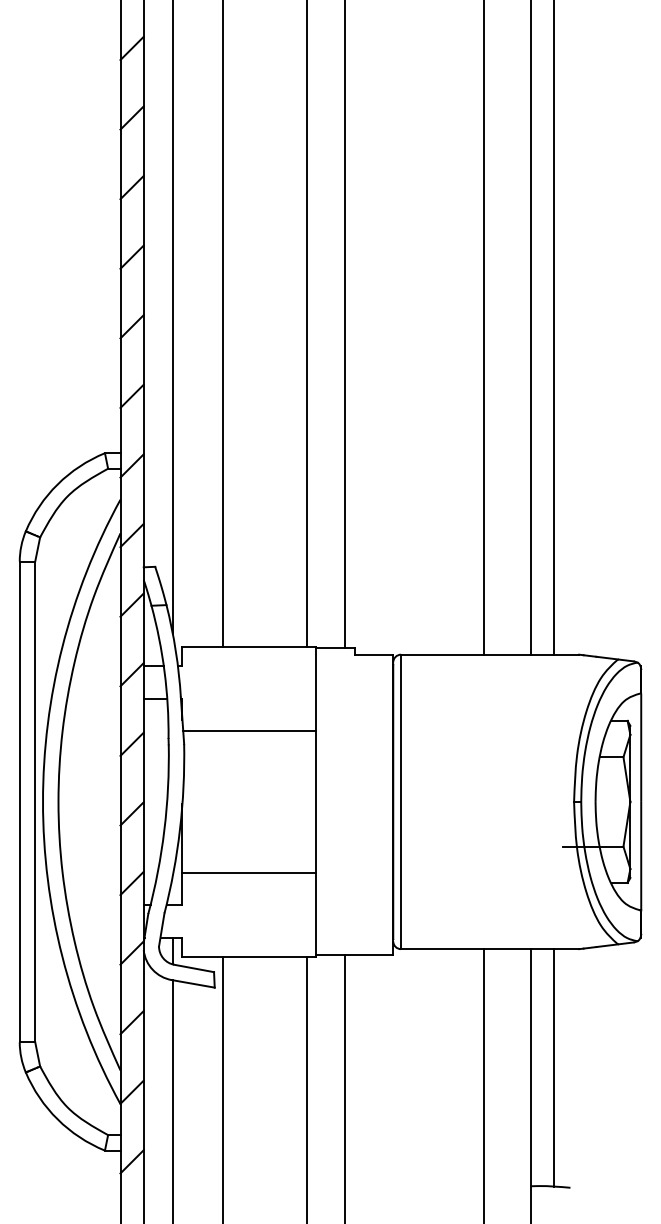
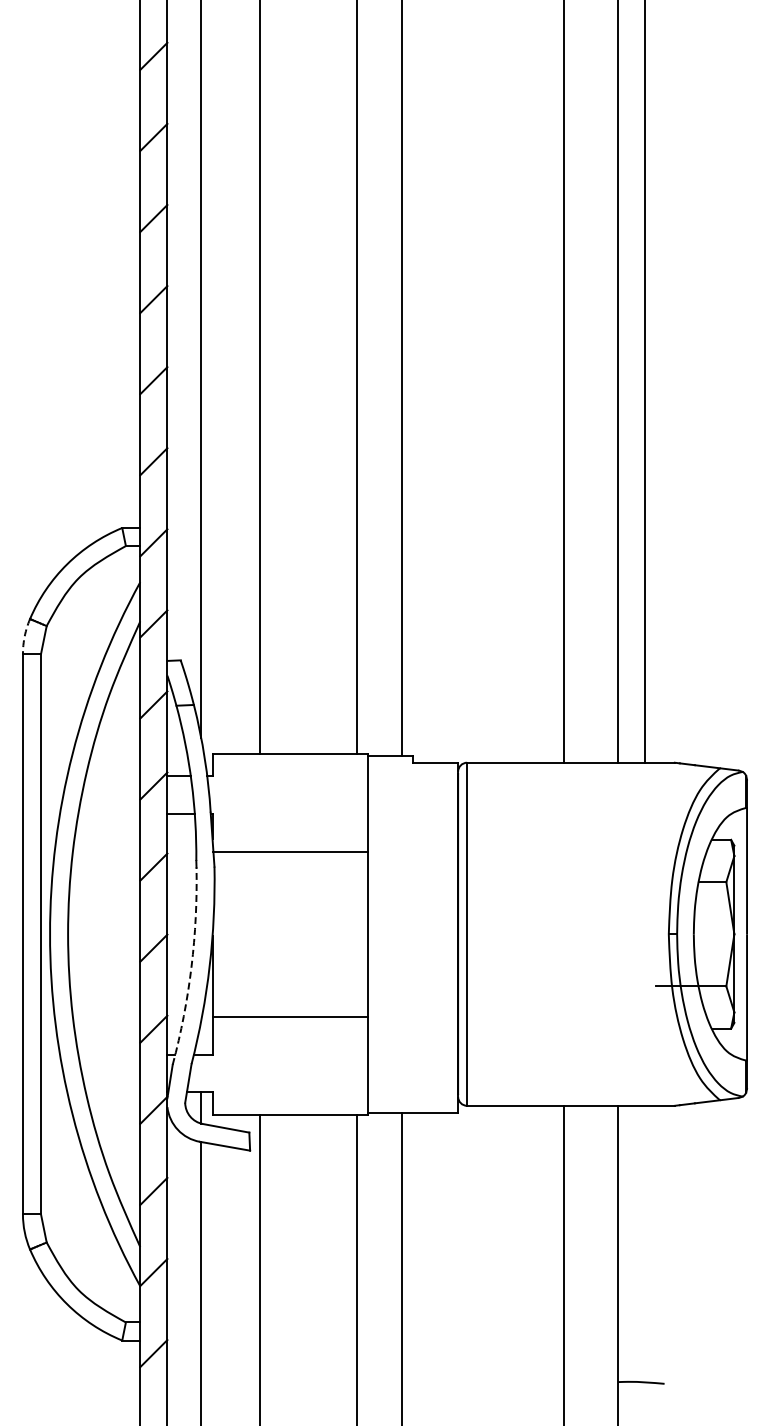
arc: (21, 546) -> (24, 636), solid -> dashed
arc: (164, 829) -> (191, 966), solid -> dashed
line: (554, 1067) -> (645, 1243), removed

